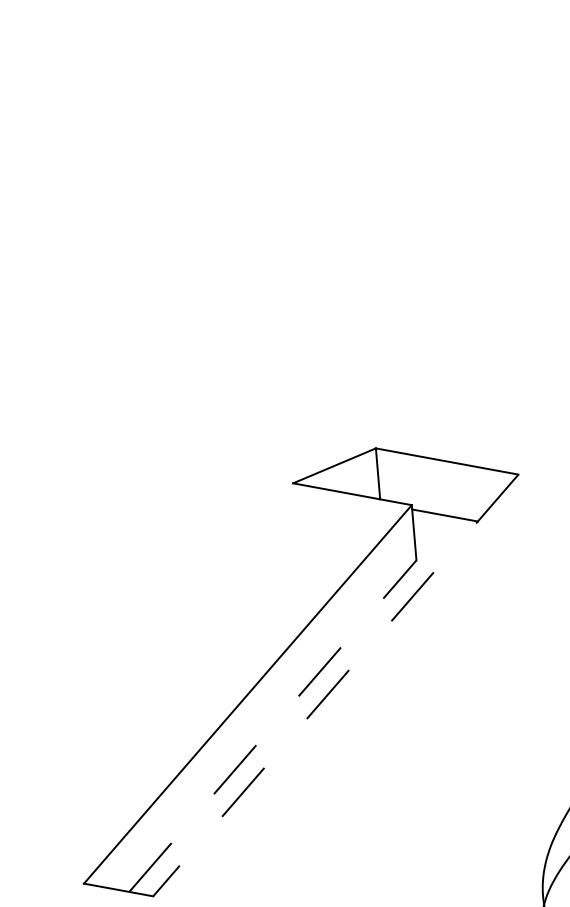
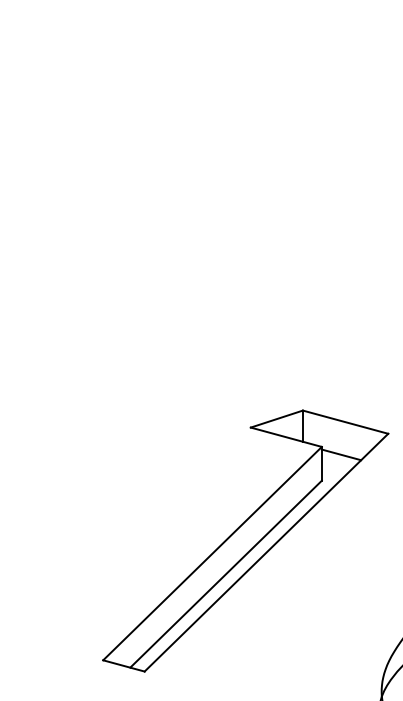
line: (336, 686) -> (266, 553), dashed -> solid
line: (273, 726) -> (226, 574), dashed -> solid

